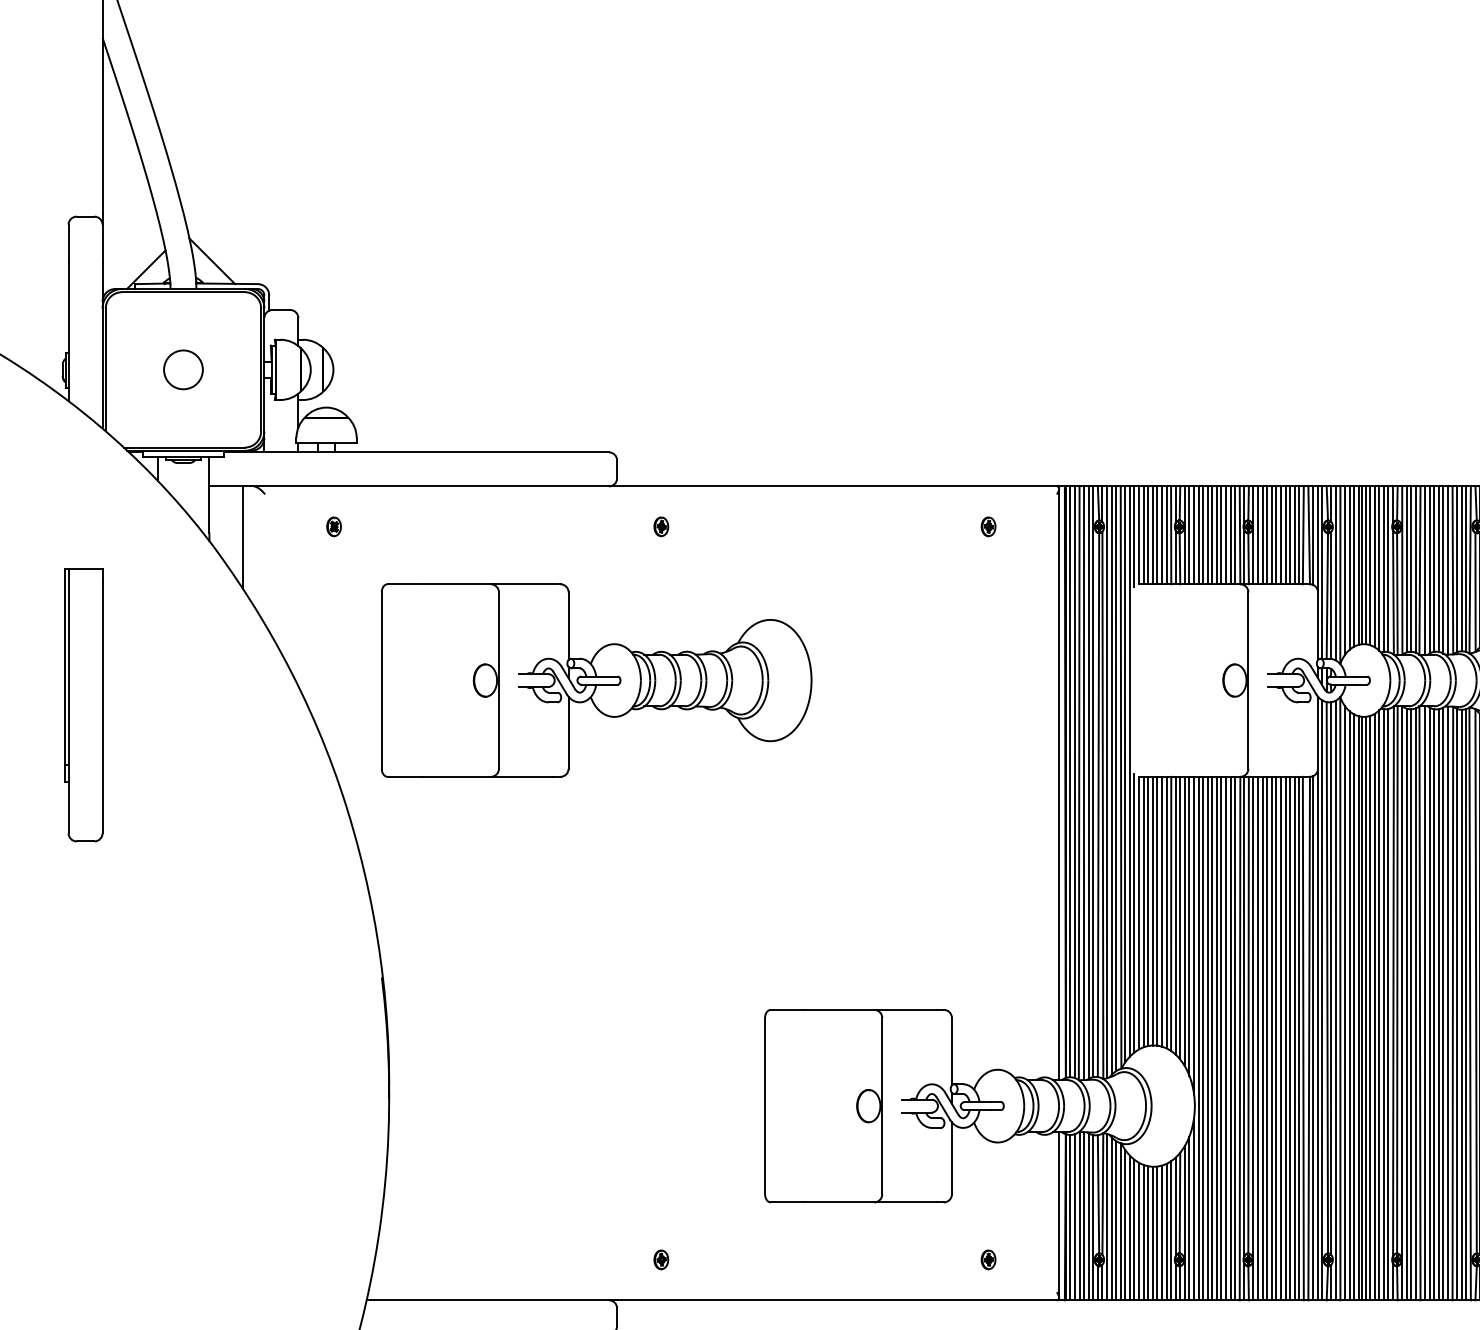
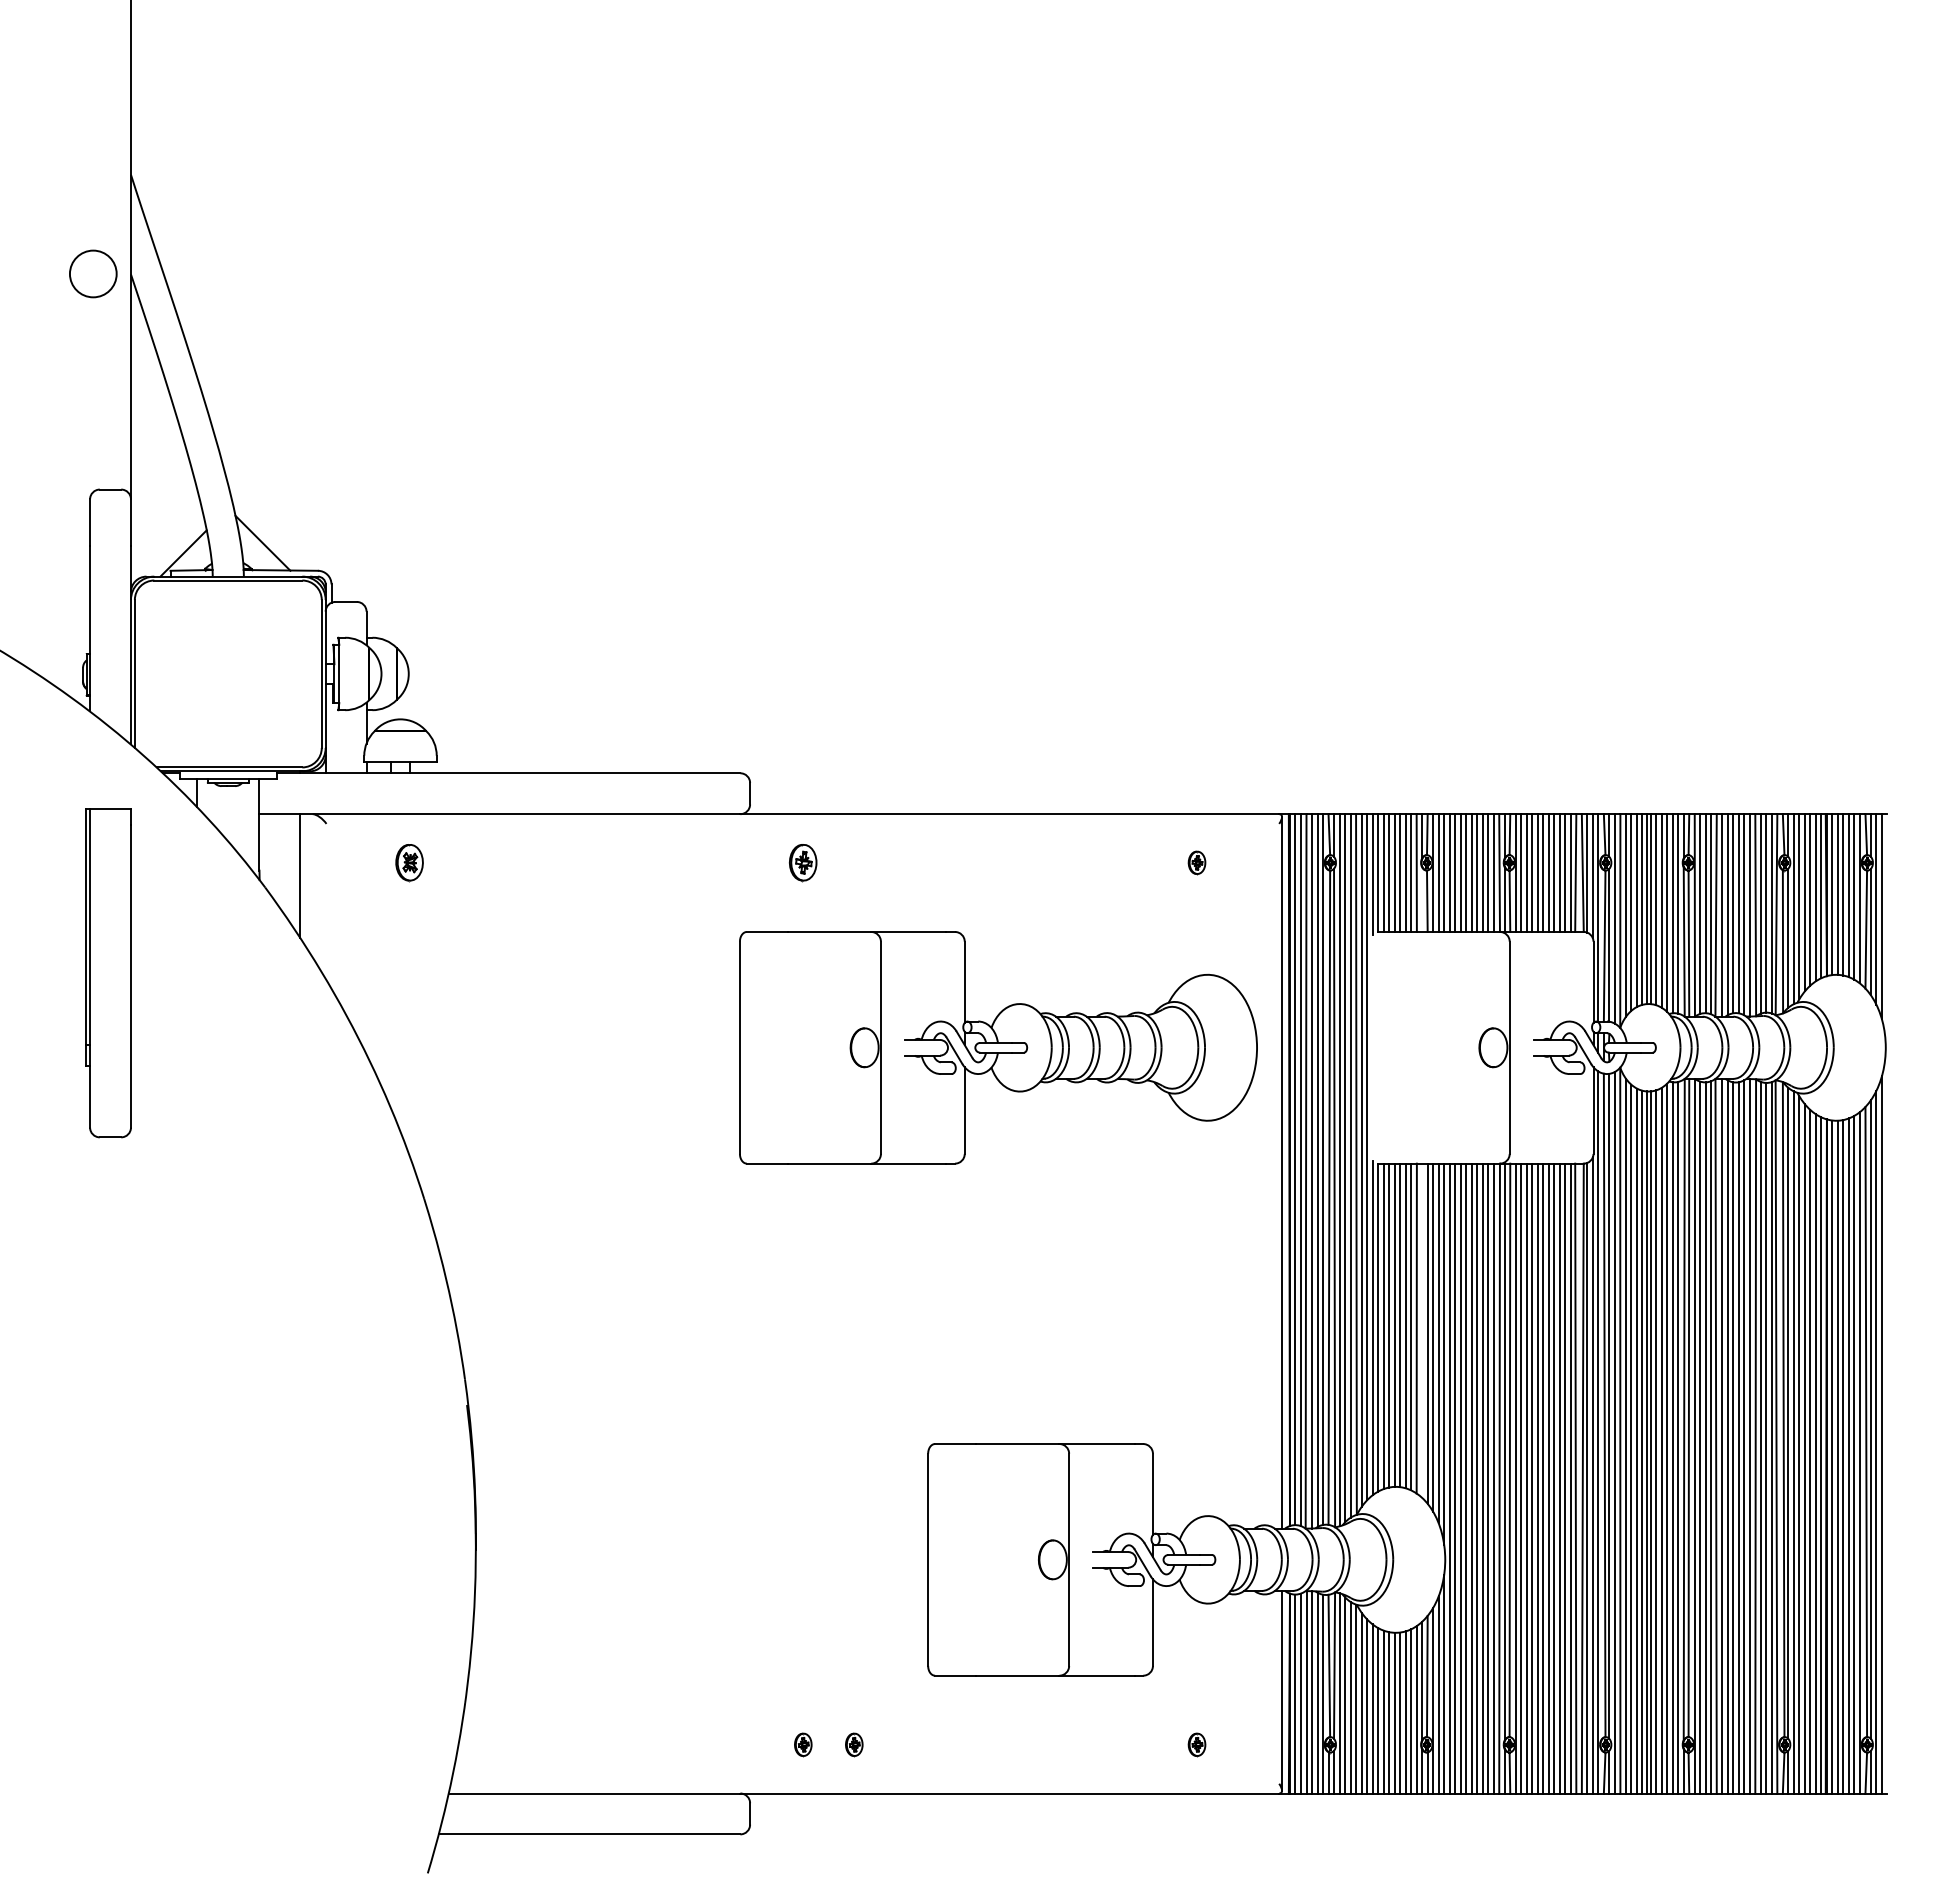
circle: (183, 369) -> (93, 273), moved
part: (334, 526) -> (409, 862), size x1.6
part: (661, 526) -> (803, 862), size x1.6
line: (1175, 557) -> (1422, 899), removed
part: (596, 680) -> (998, 1047), moved
part: (83, 705) -> (108, 973), moved
line: (1175, 915) -> (1422, 1330), removed
part: (703, 1259) -> (854, 1744), added

